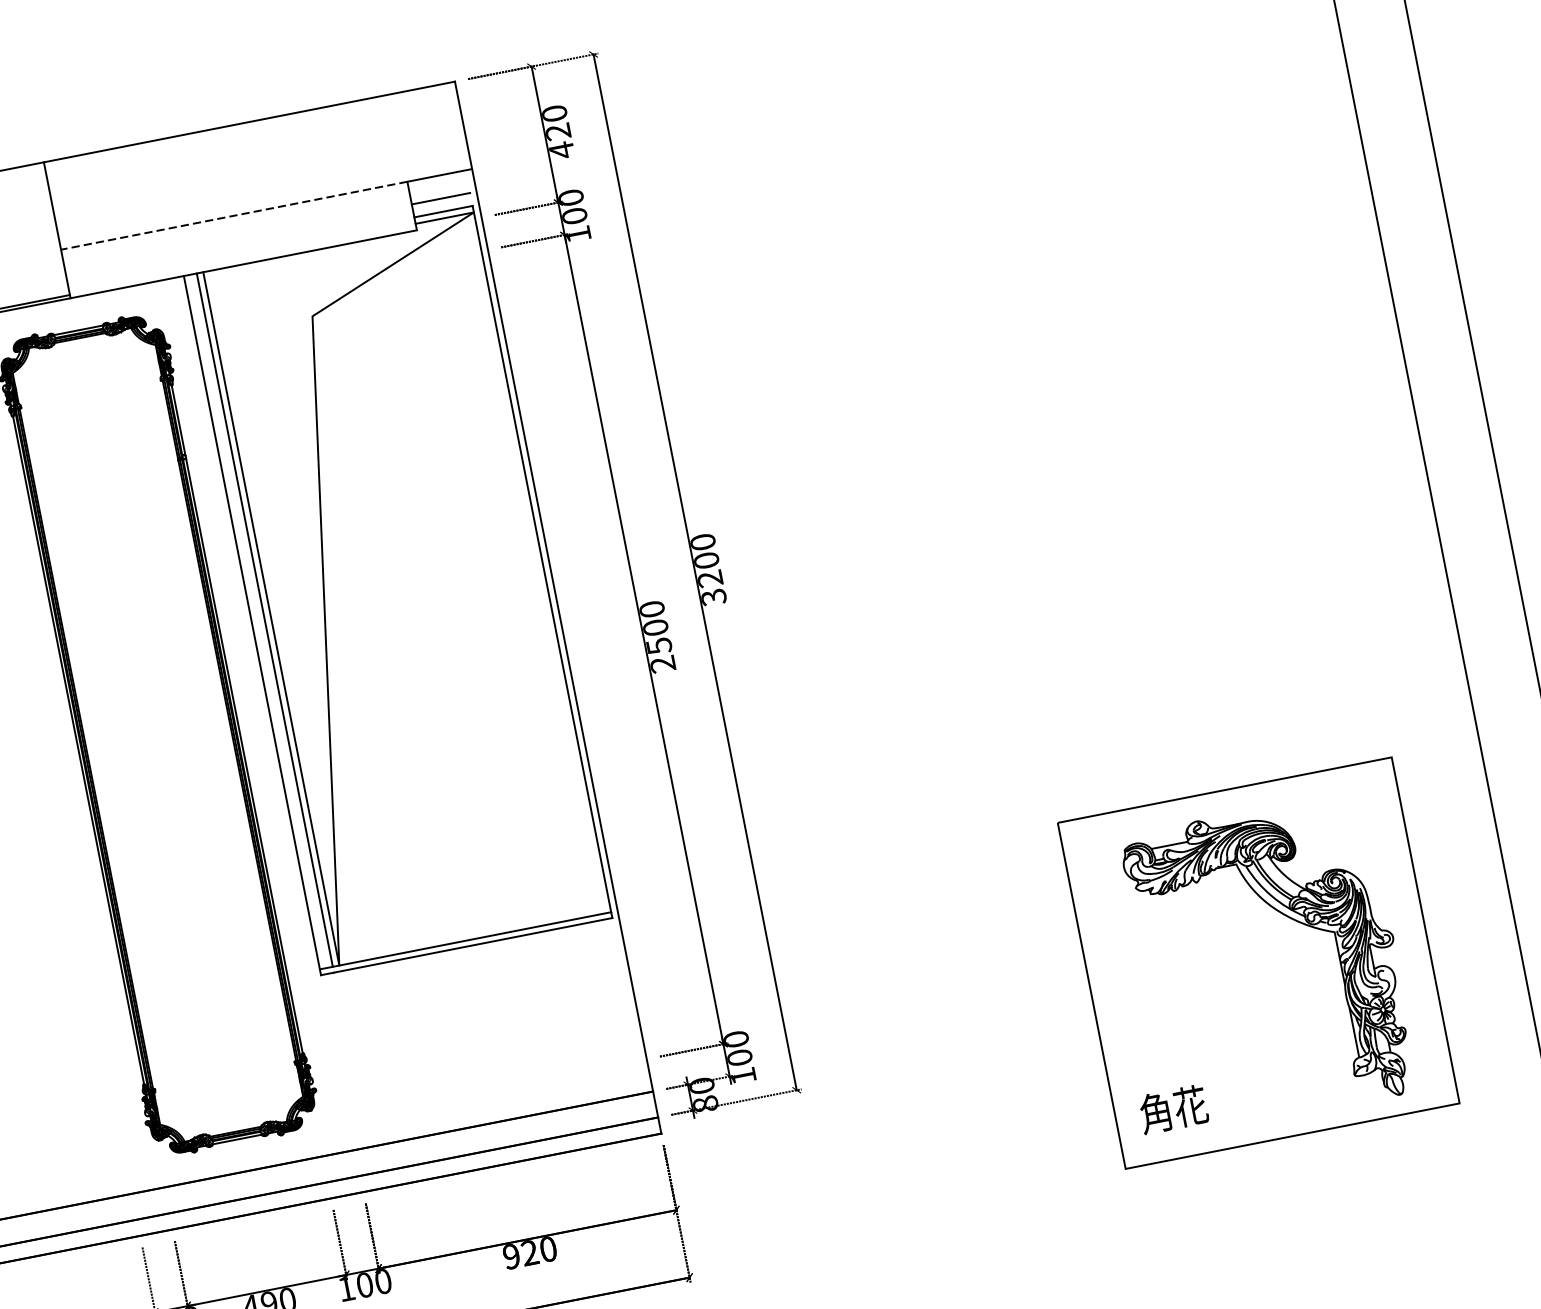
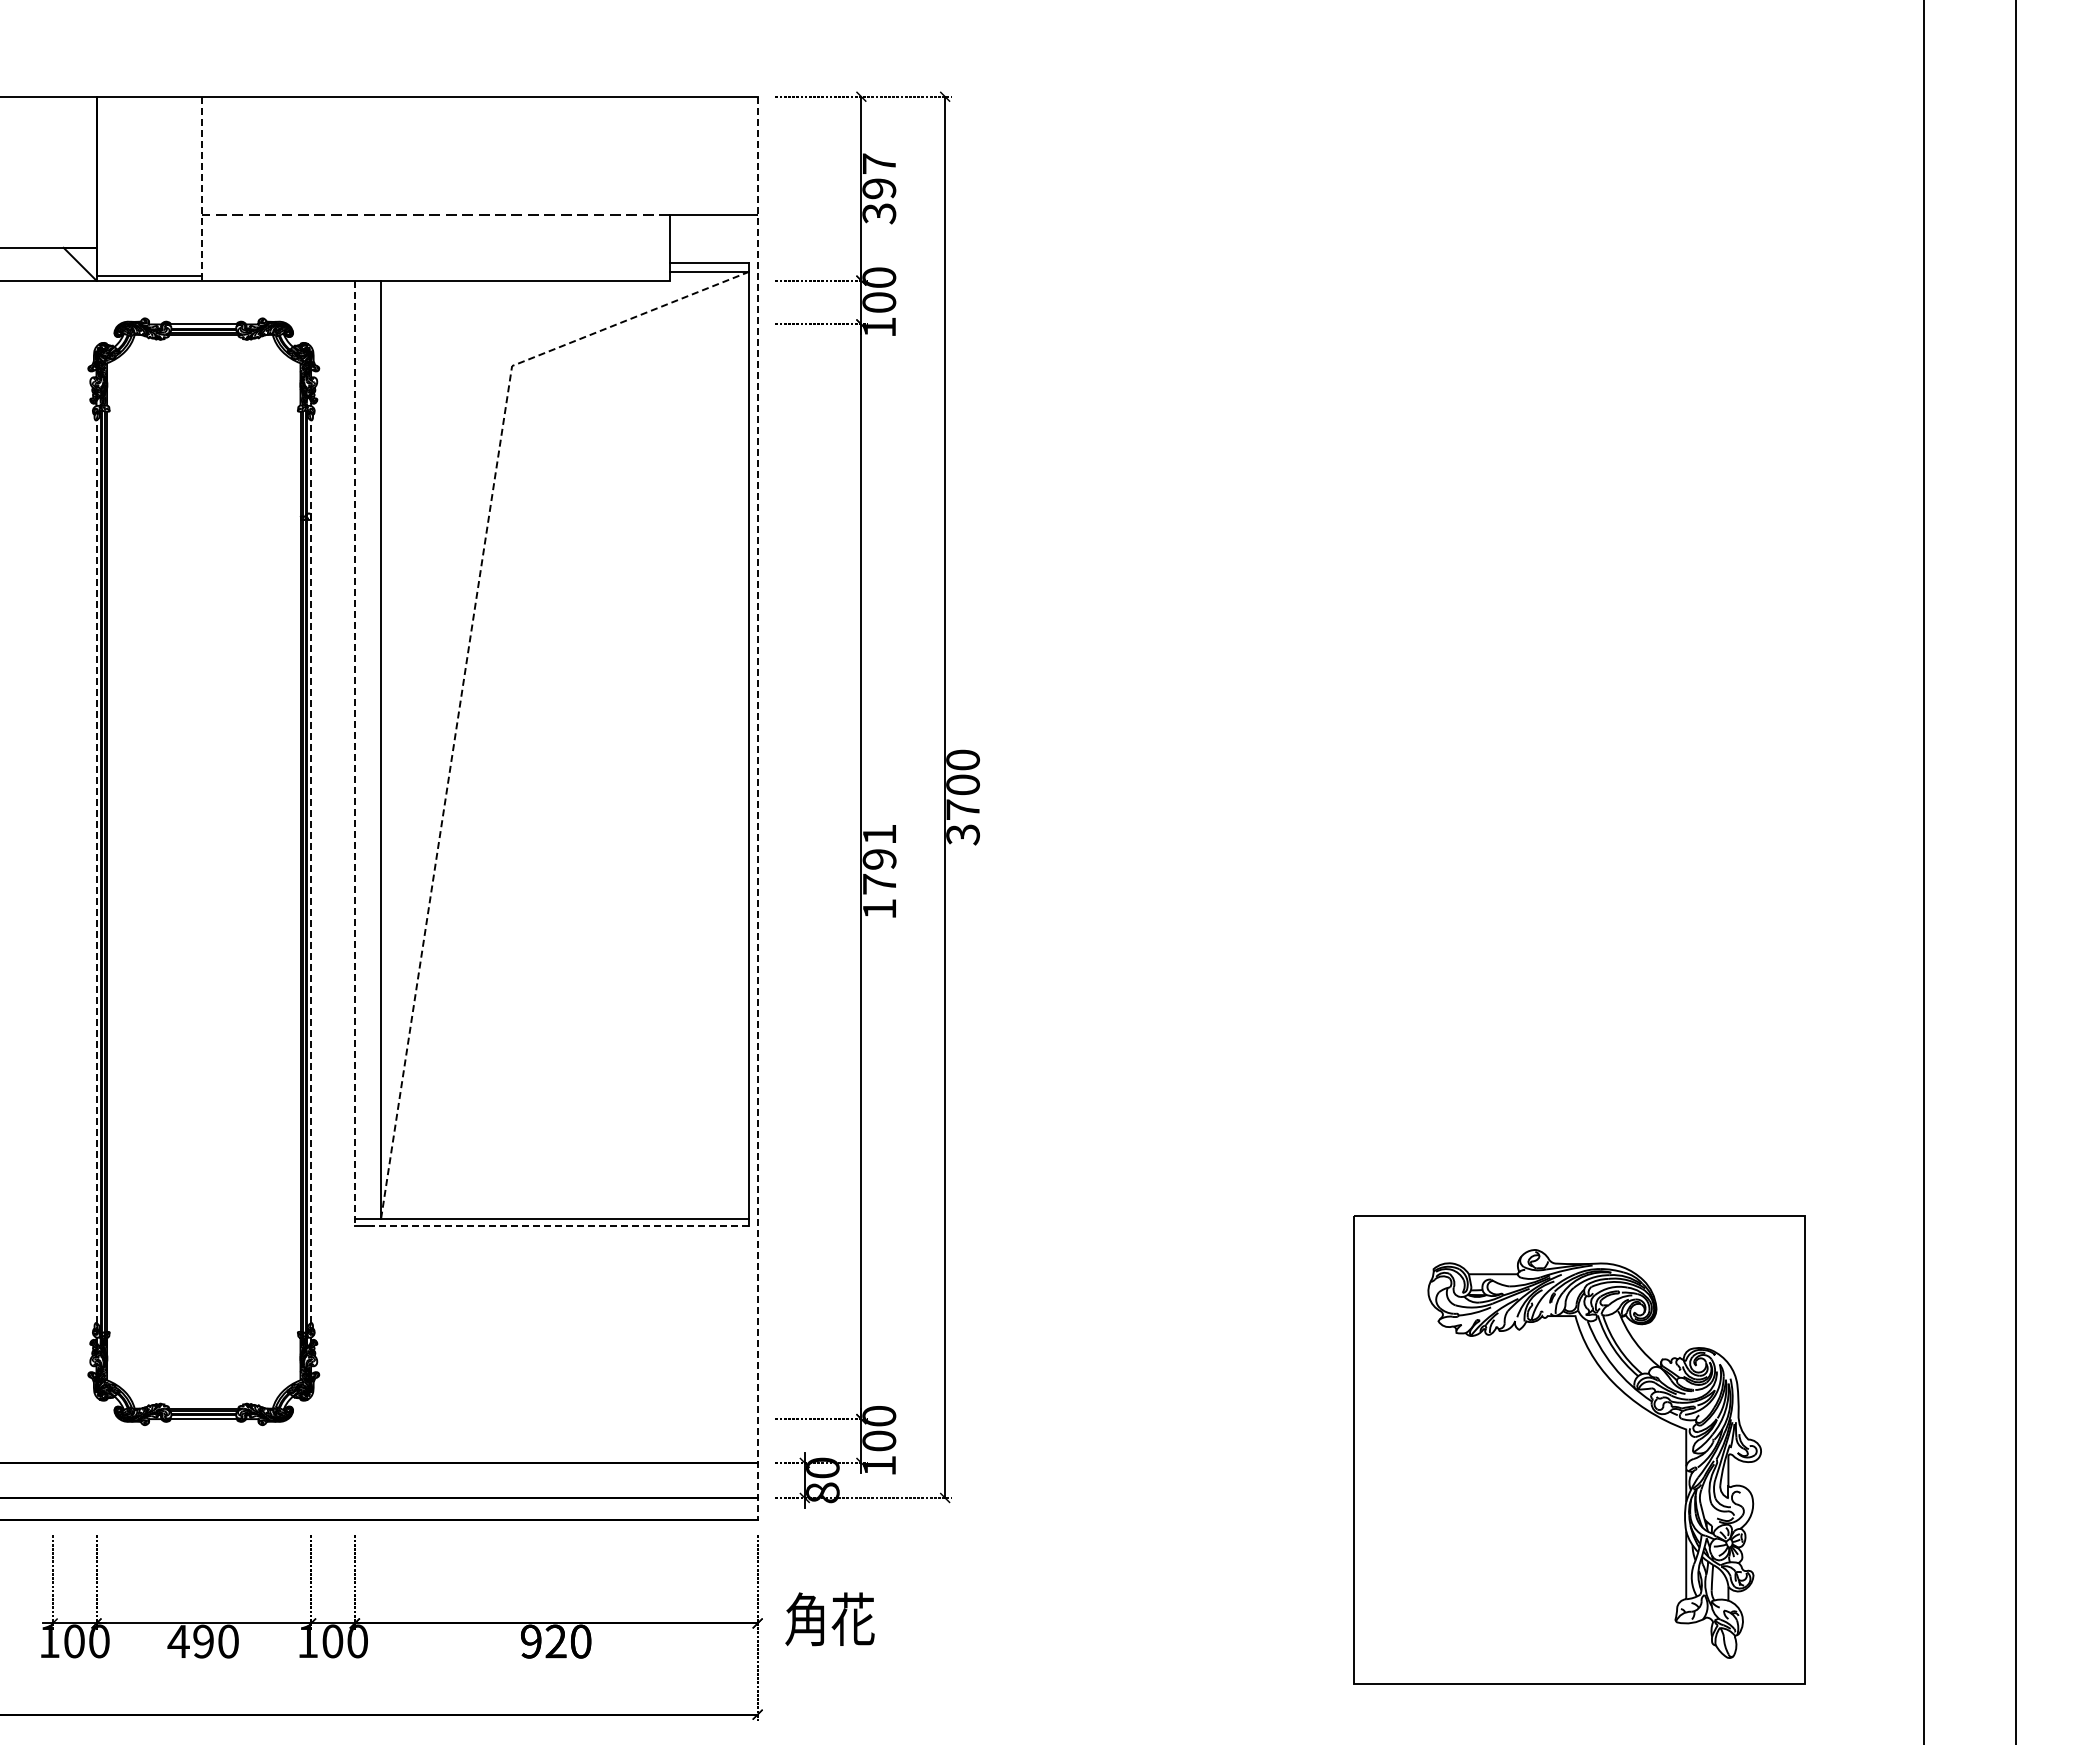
text: (558, 132) -> (879, 189), 420 -> 397
line: (440, 198) -> (709, 245), removed
line: (57, 230) -> (201, 188), solid -> dashed
line: (322, 544) -> (466, 665), solid -> dashed
text: (709, 578) -> (962, 809), 3200 -> 3700
line: (558, 607) -> (757, 808), solid -> dashed
line: (264, 620) -> (372, 749), removed
line: (252, 625) -> (354, 753), solid -> dashed
text: (657, 636) -> (879, 871), 2500 -> 1791
line: (239, 727) -> (311, 882), solid -> dashed
line: (80, 758) -> (96, 882), solid -> dashed
line: (473, 945) -> (560, 1226), solid -> dashed
text: (1173, 1109) -> (829, 1619), moved

